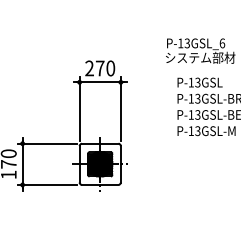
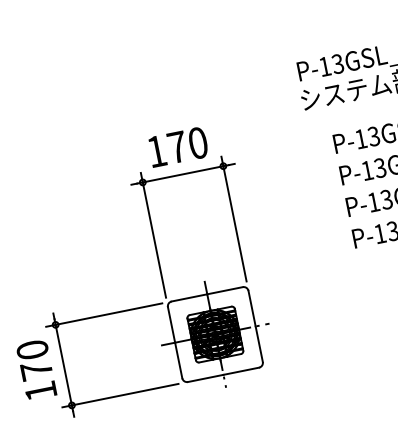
text: (89, 68) -> (156, 151), 270 -> 170

